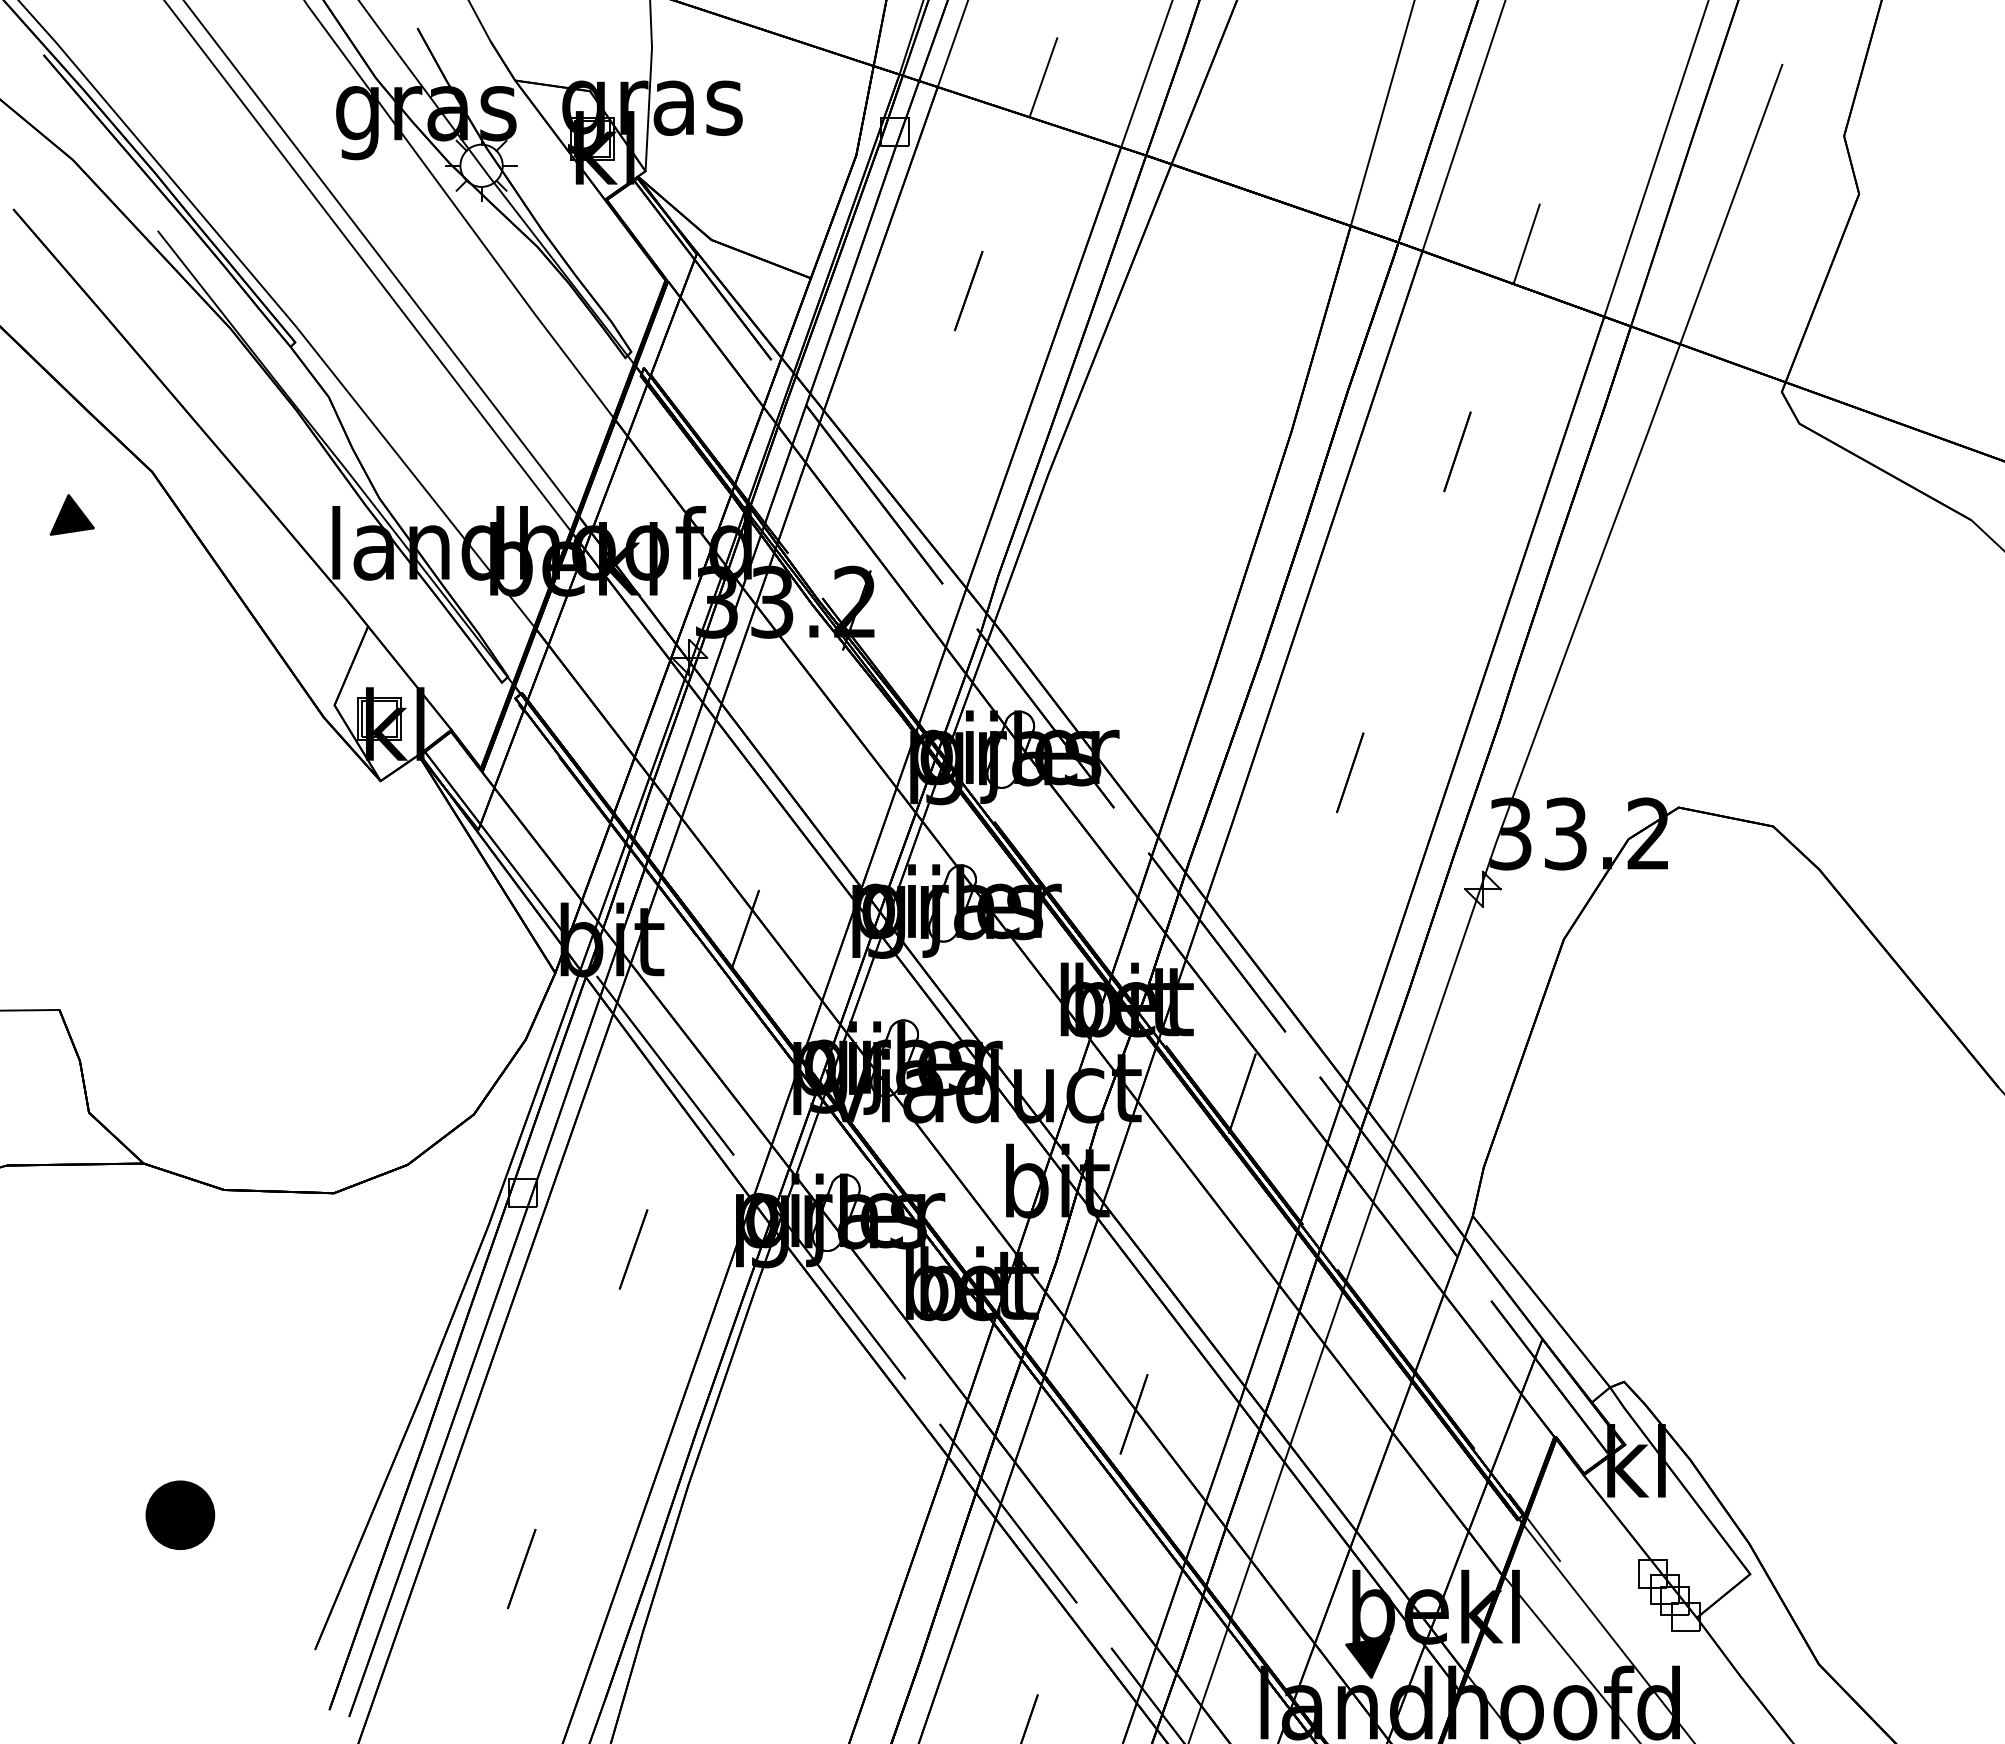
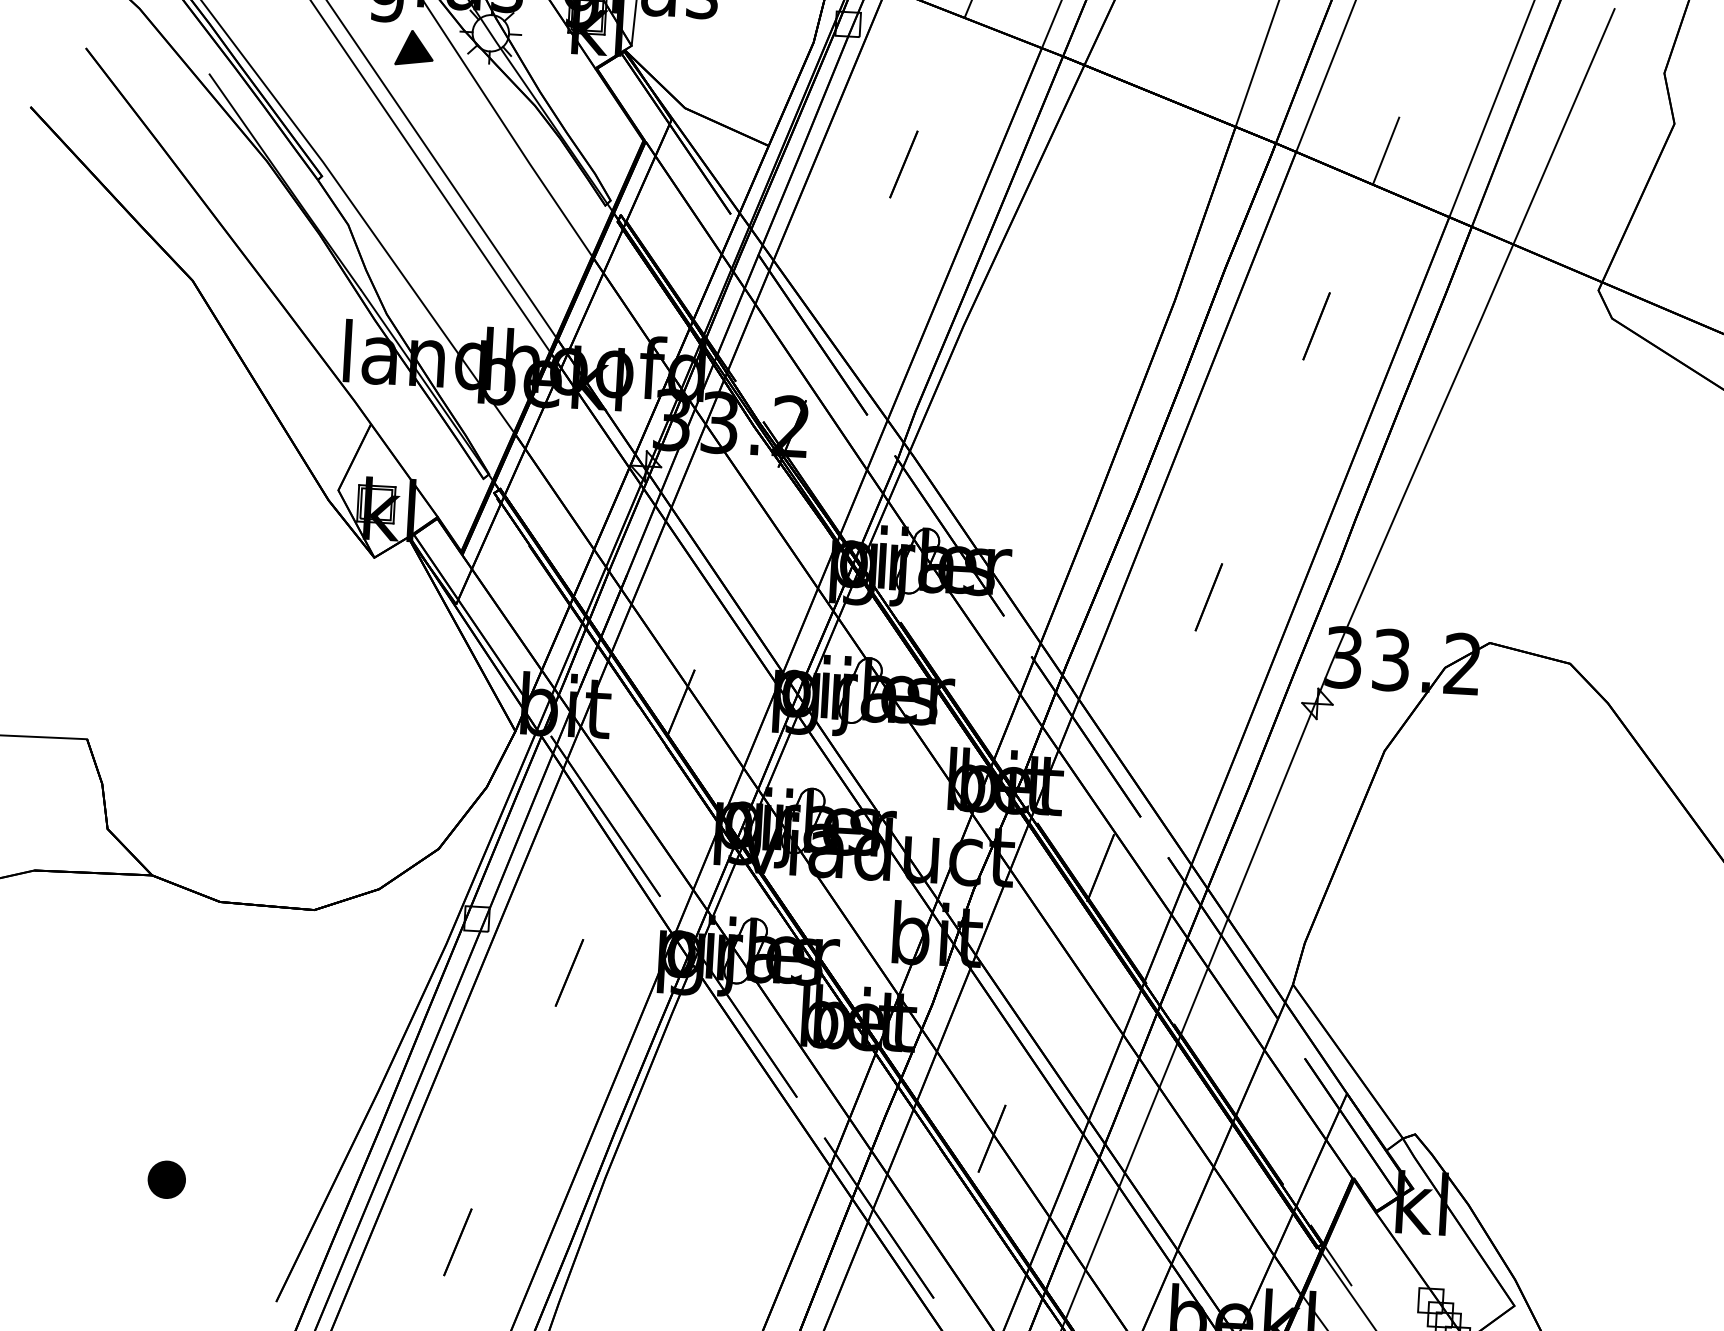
part: (71, 514) -> (414, 47), moved
part: (180, 1515) -> (166, 1179), size x0.62

